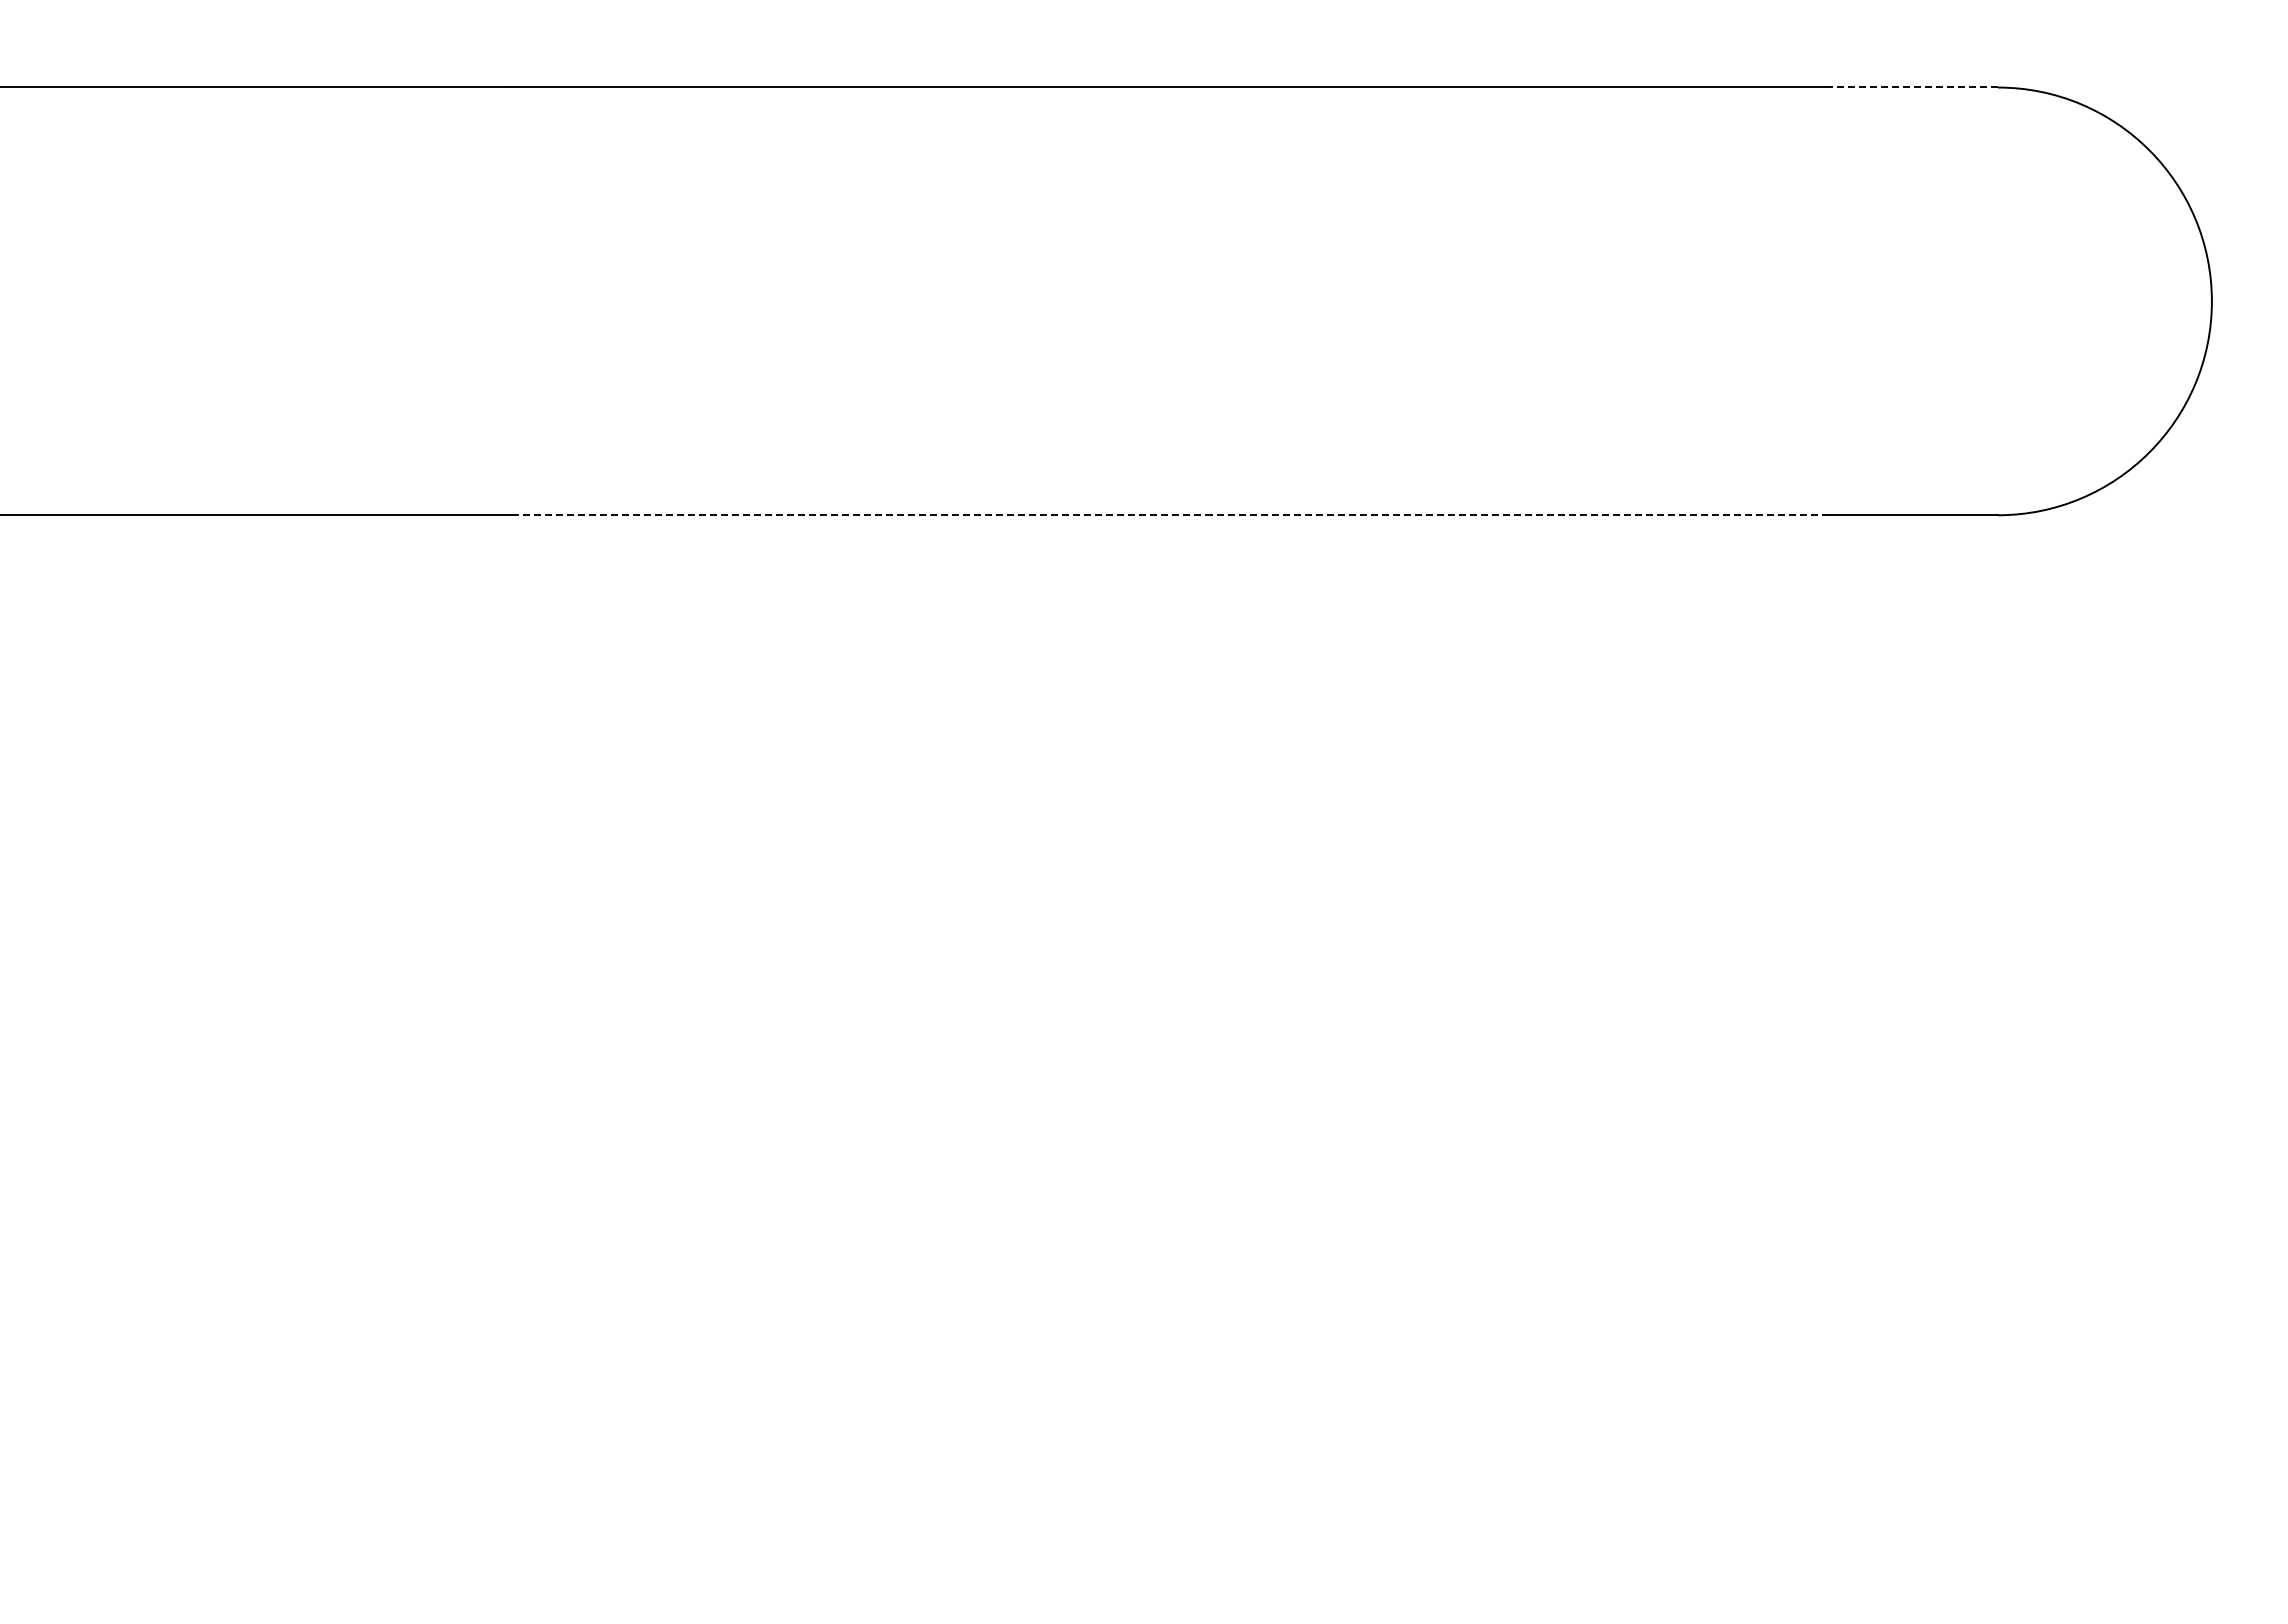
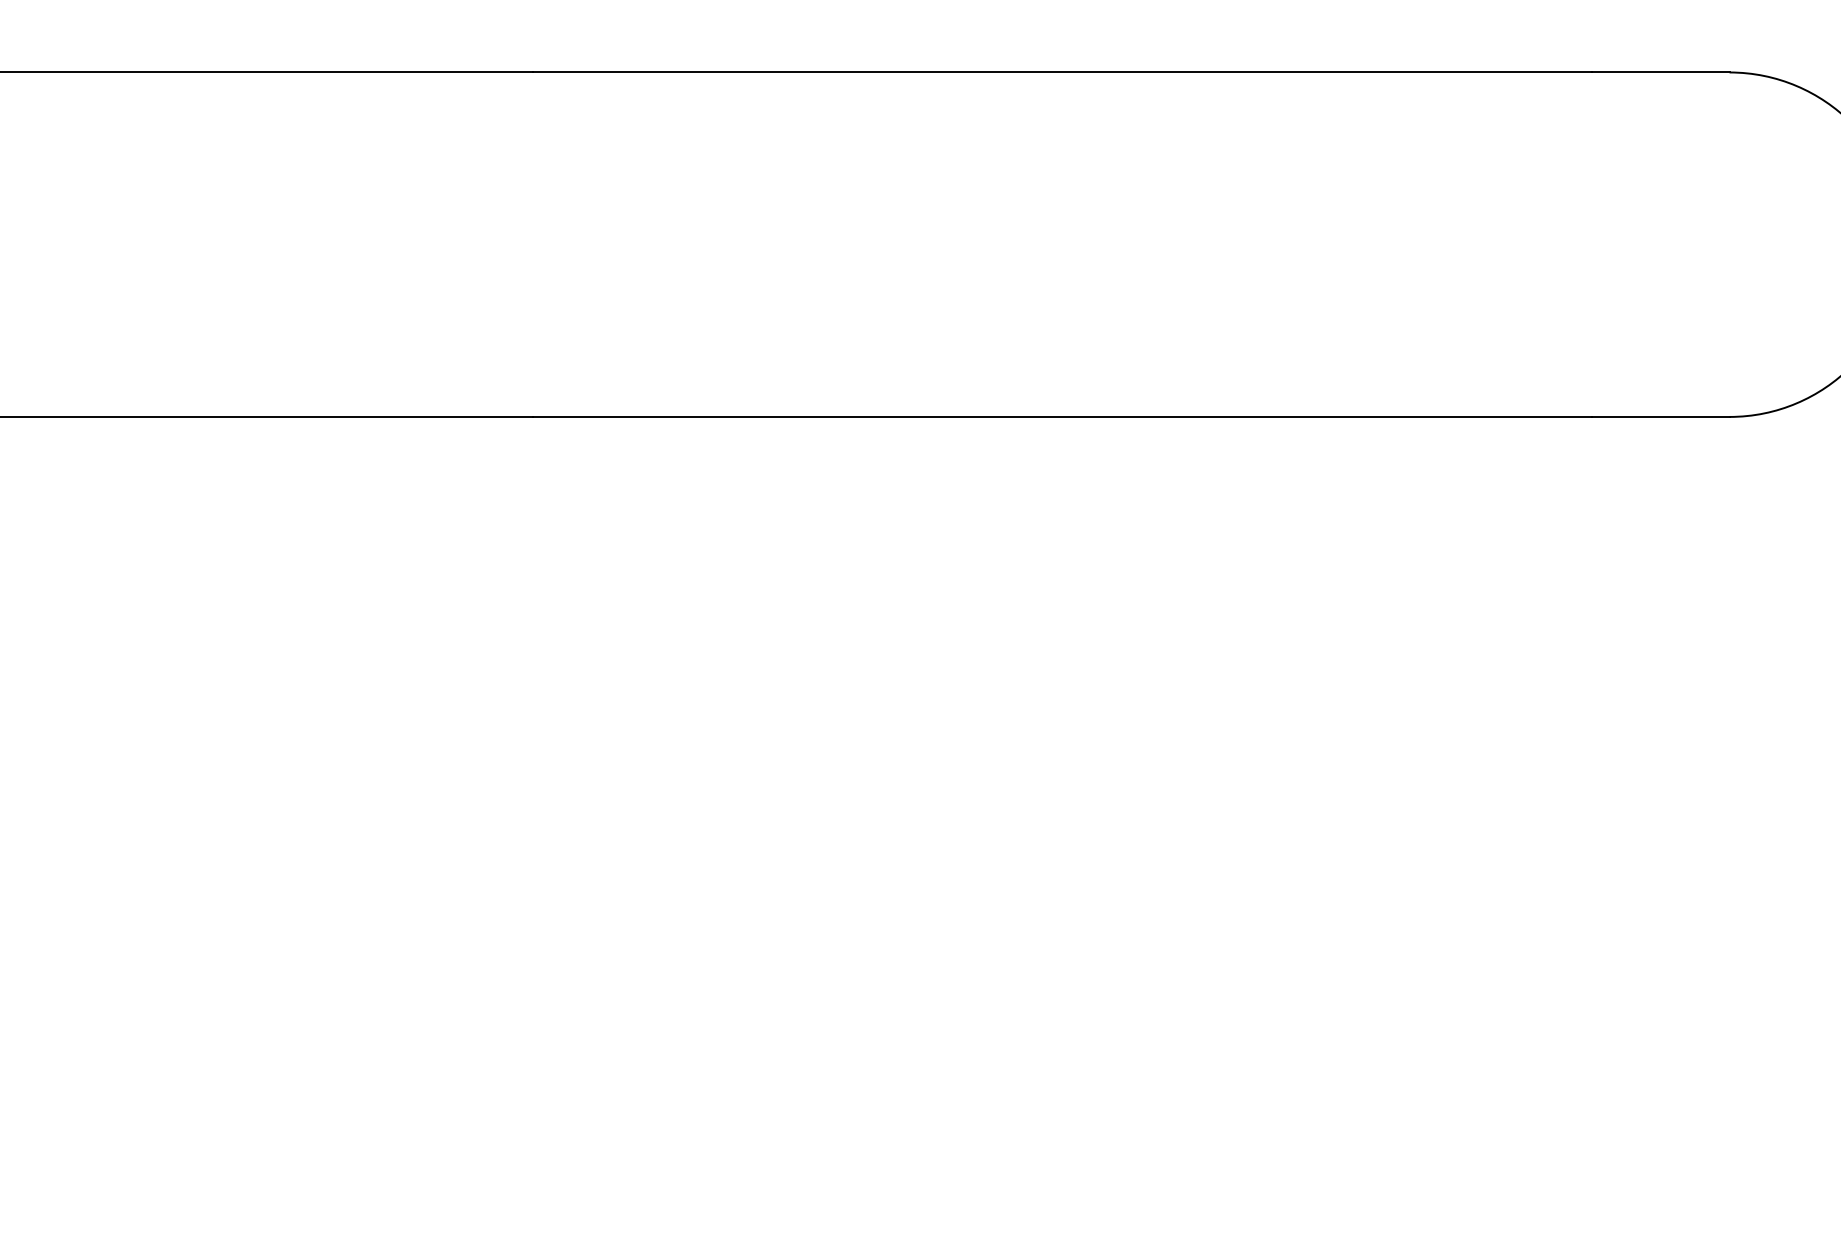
line: (1912, 86) -> (1660, 71), dashed -> solid
line: (1170, 515) -> (1063, 417), dashed -> solid

